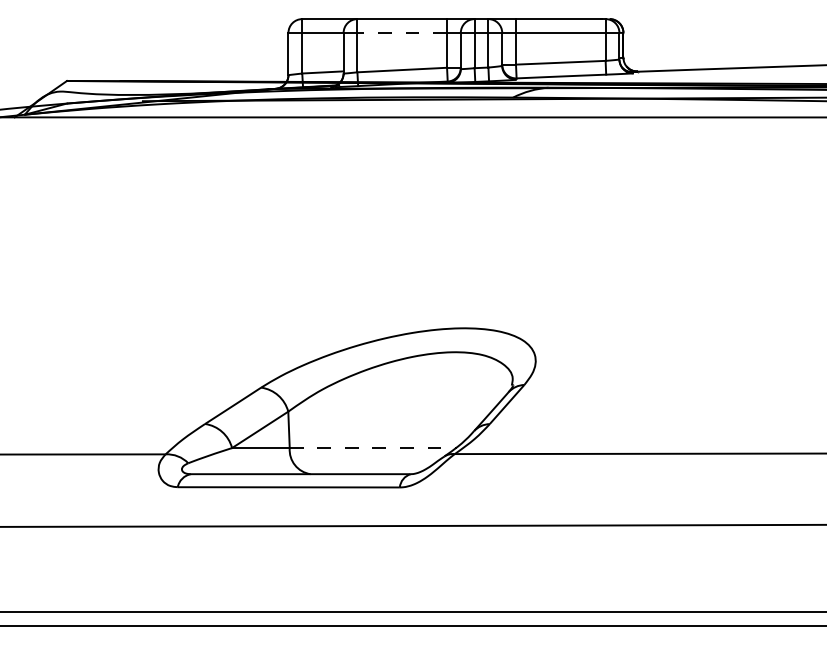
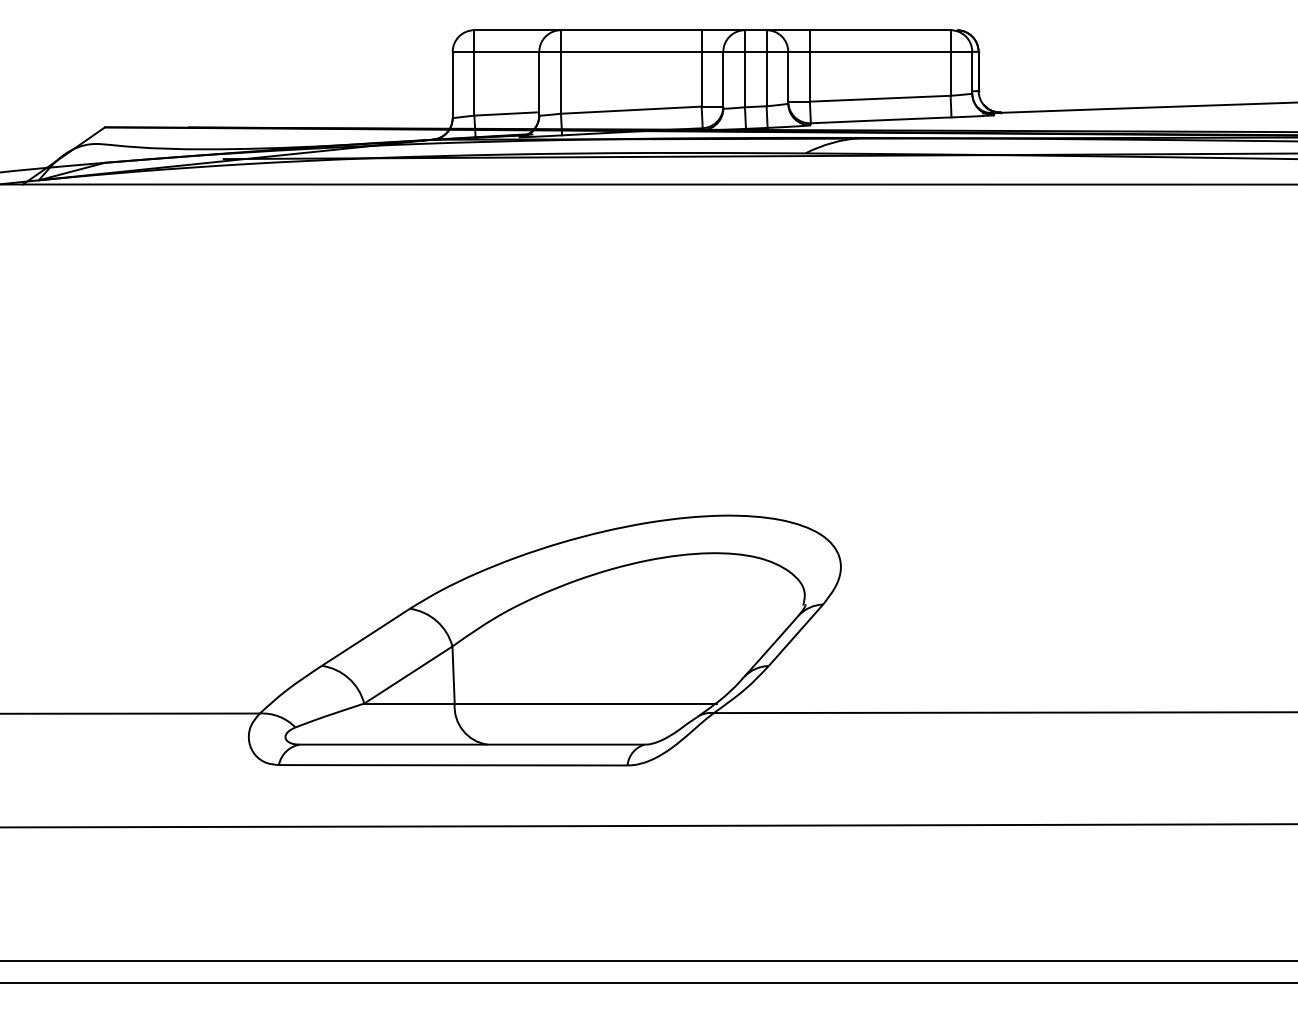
line: (402, 32) -> (631, 51), dashed -> solid
line: (373, 448) -> (586, 704), dashed -> solid

